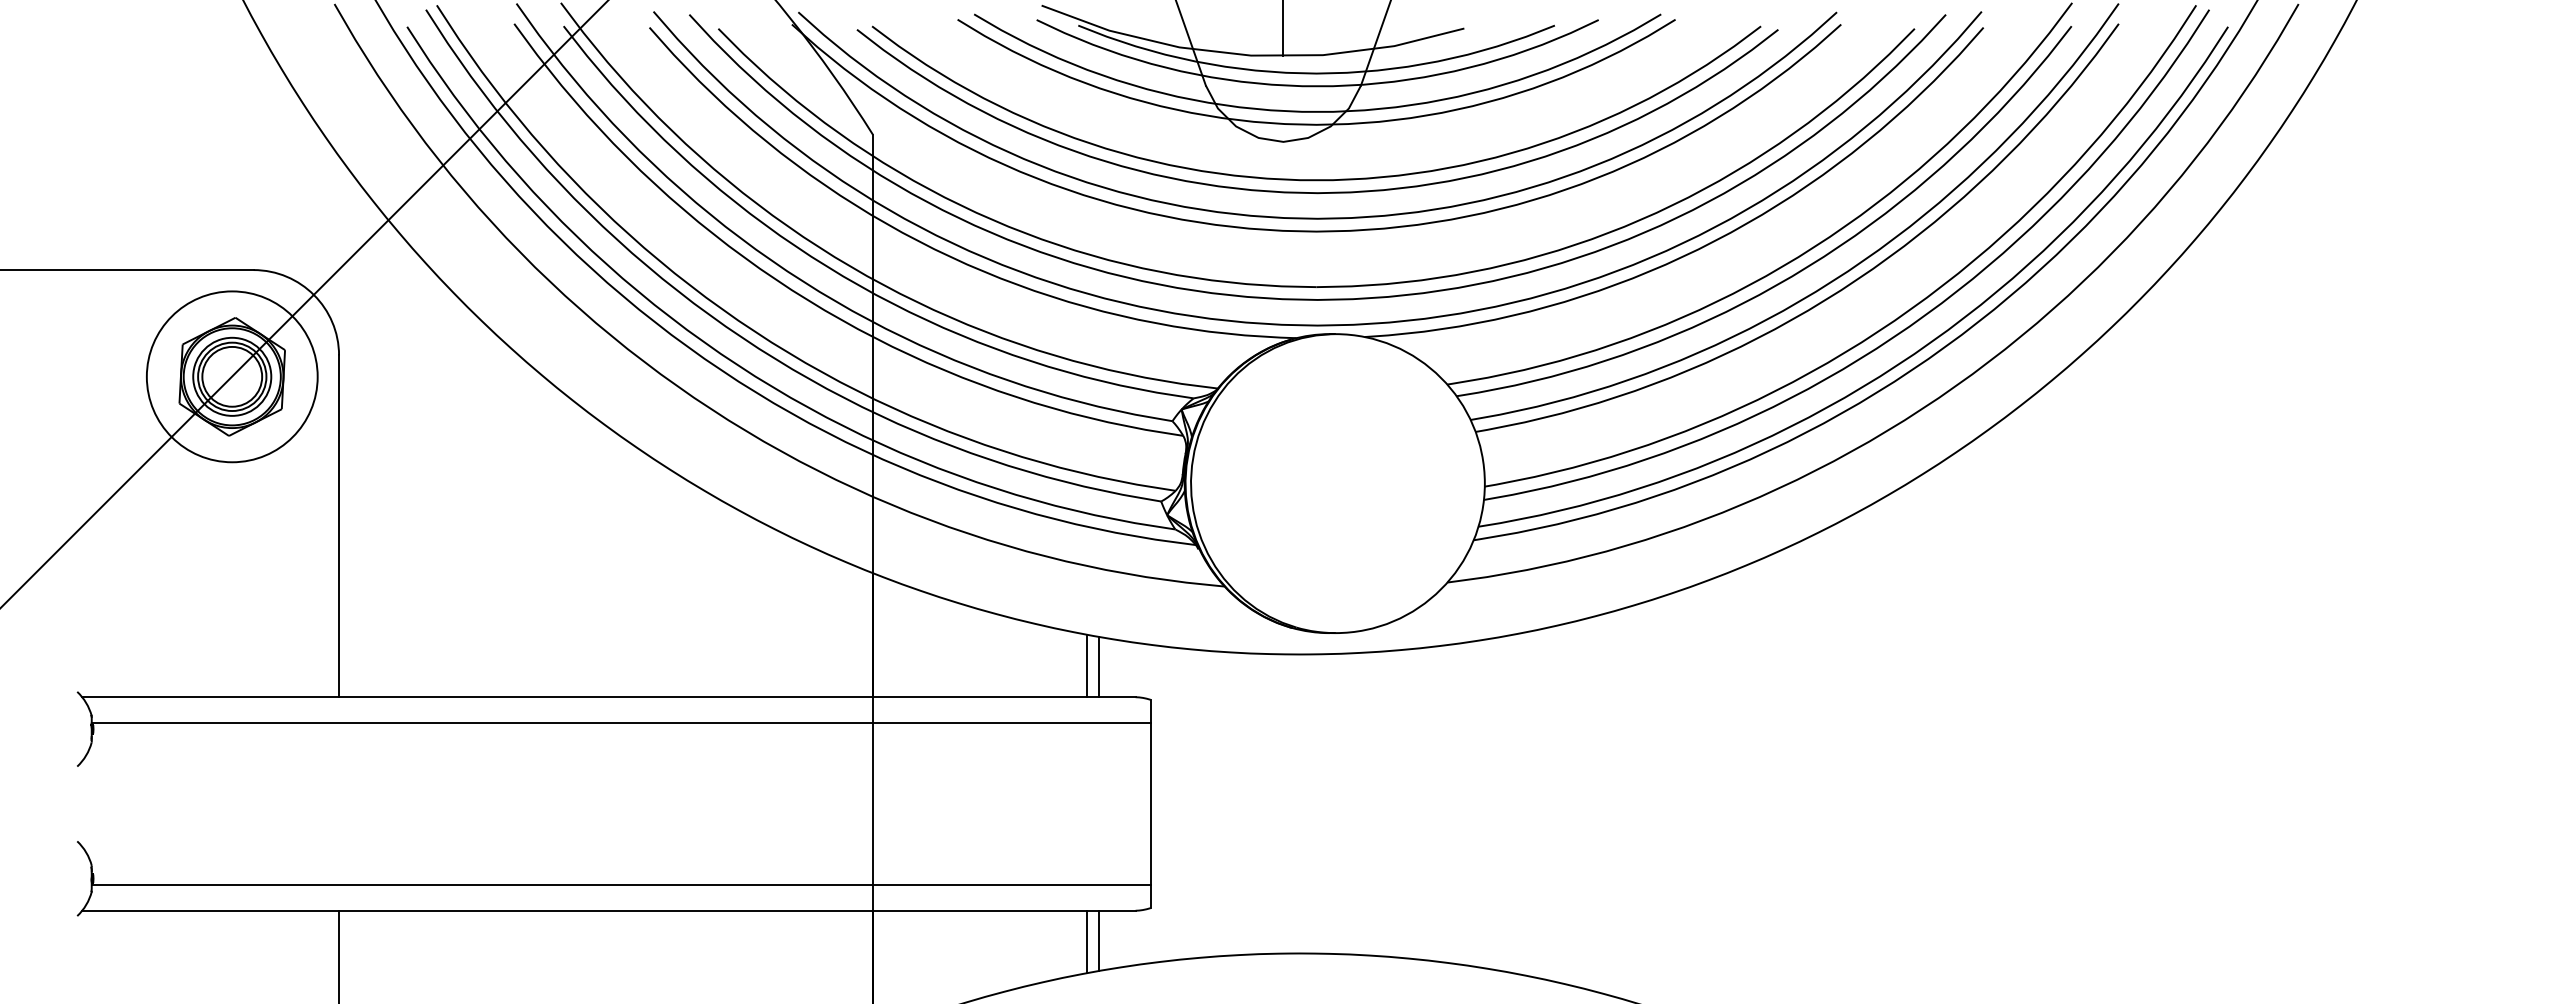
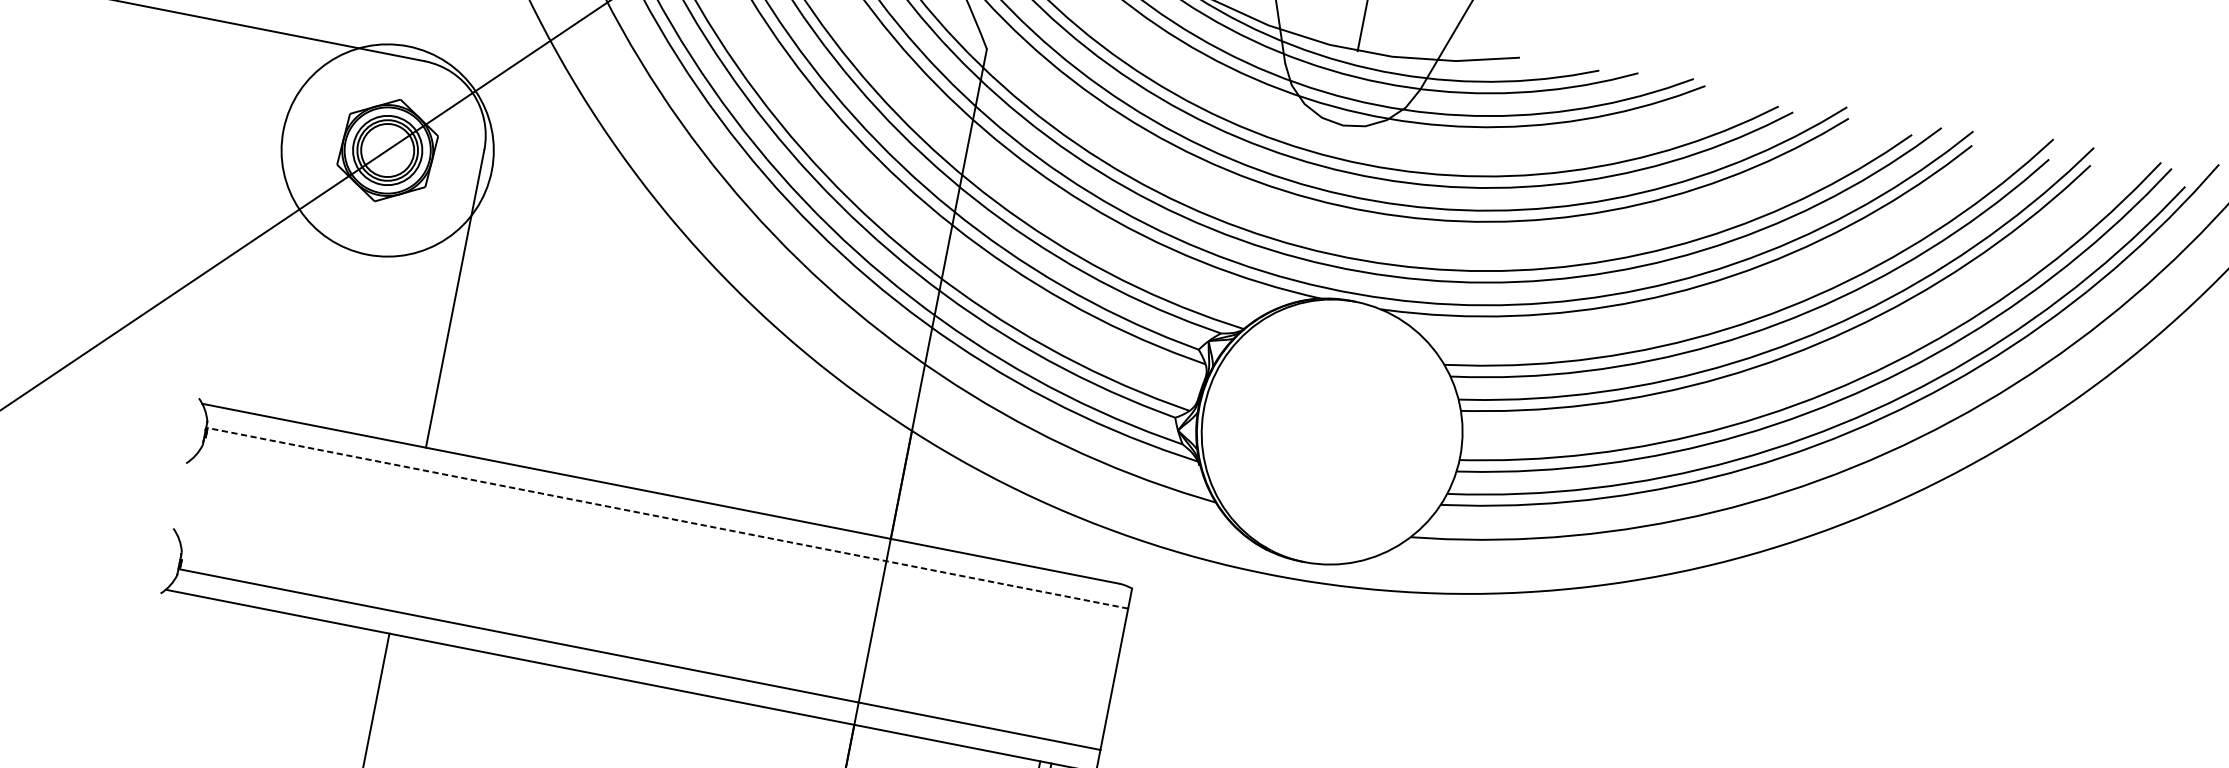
circle: (231, 376) -> (387, 150), size x1.4
line: (1086, 665) -> (1082, 547), removed
line: (1099, 666) -> (1093, 550), removed
line: (620, 722) -> (666, 517), solid -> dashed

